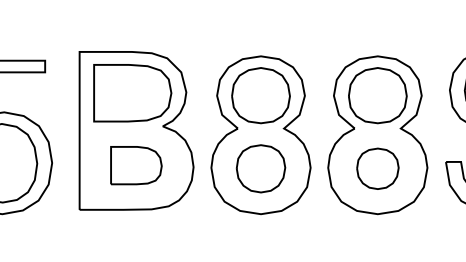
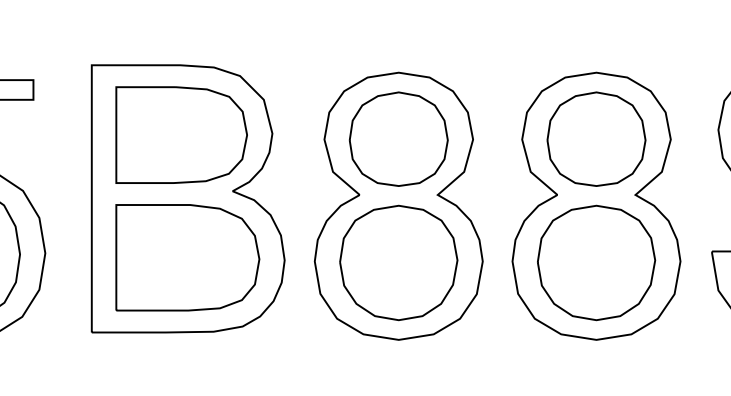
part: (136, 165) -> (188, 257), size x1.67
part: (260, 168) -> (397, 262), size x1.43
part: (377, 168) -> (595, 262), size x1.67

